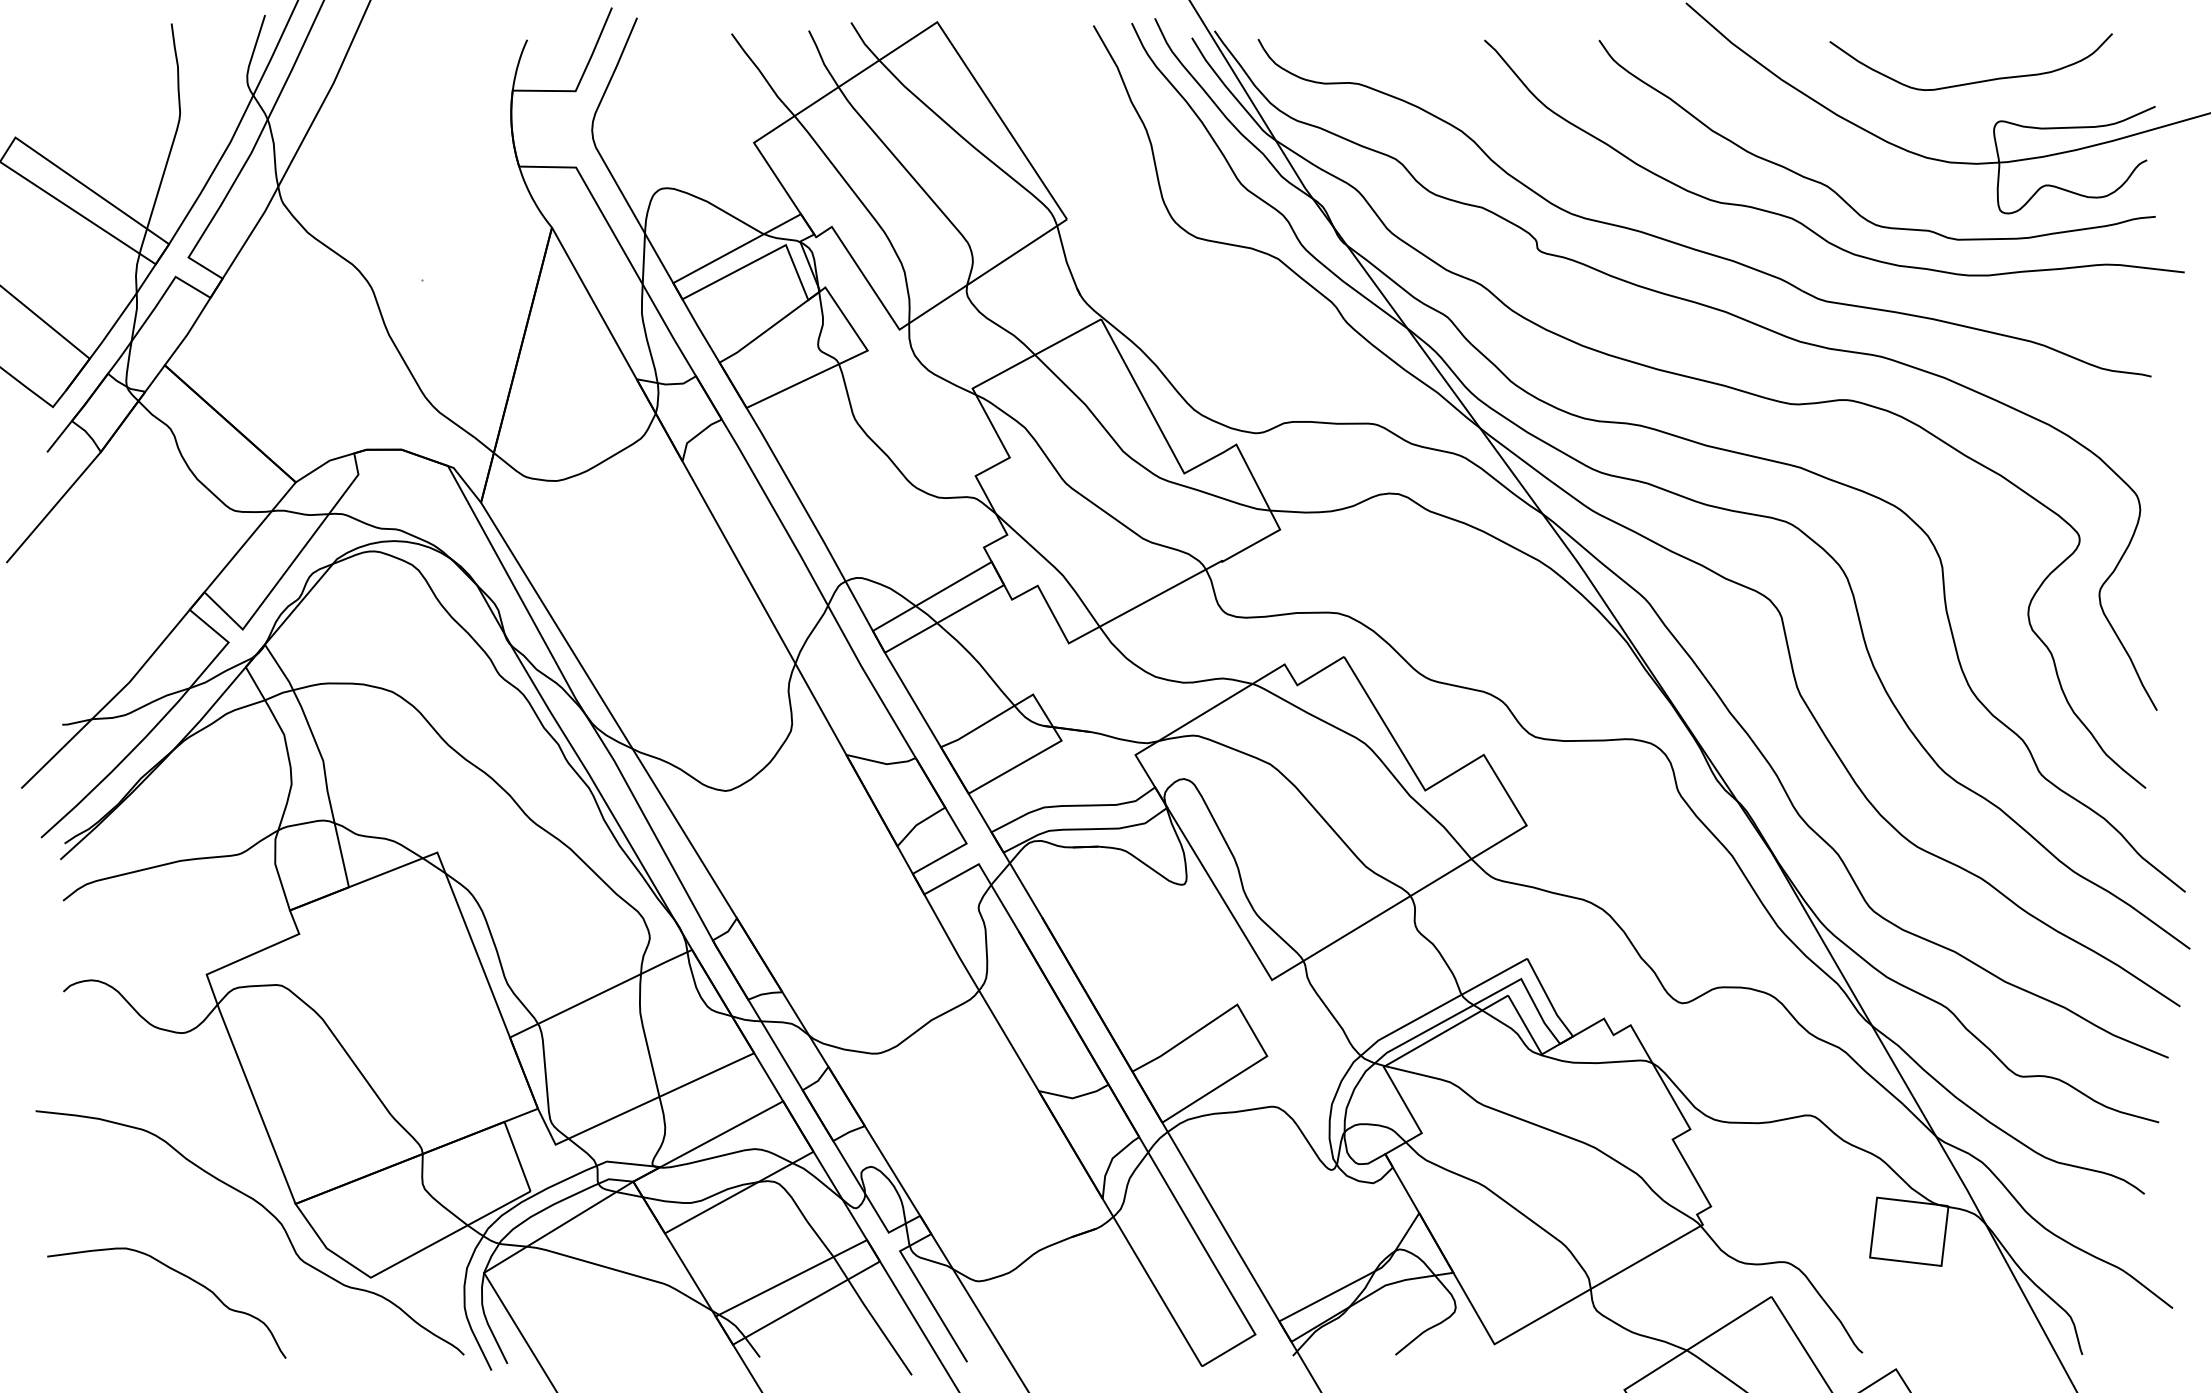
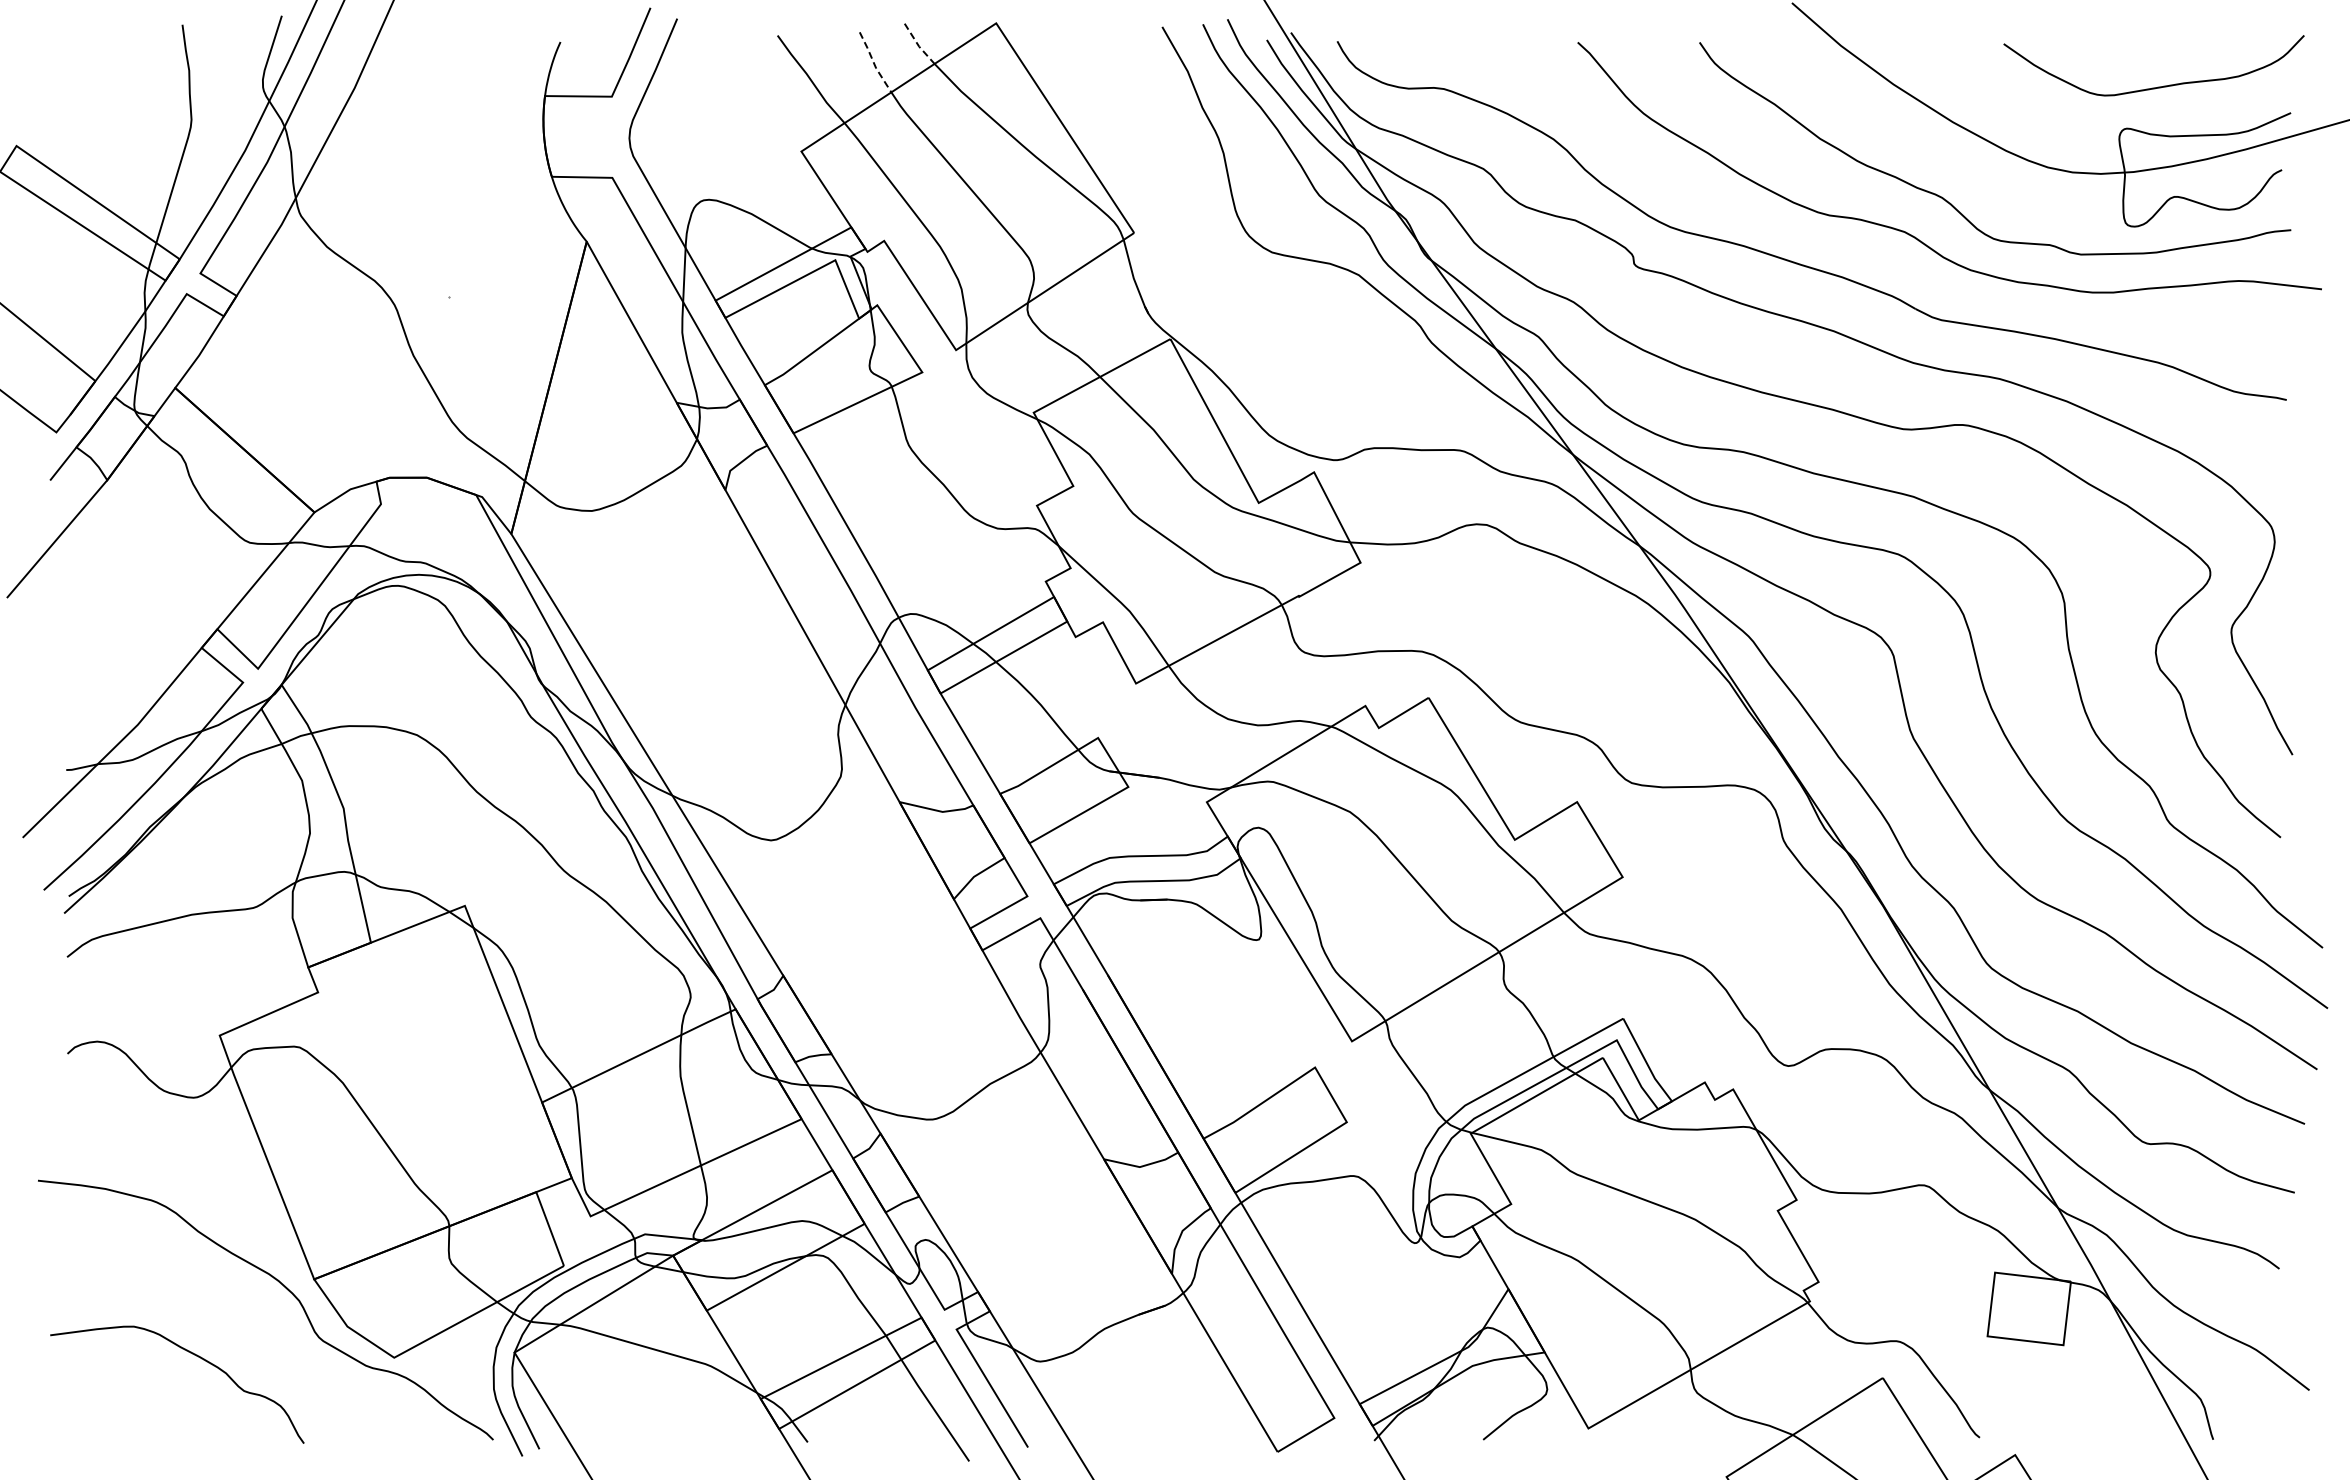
line: (864, 43) -> (918, 45), solid -> dashed
line: (821, 59) -> (873, 63), solid -> dashed
curve: (1974, 81) -> (2157, 86), moved

